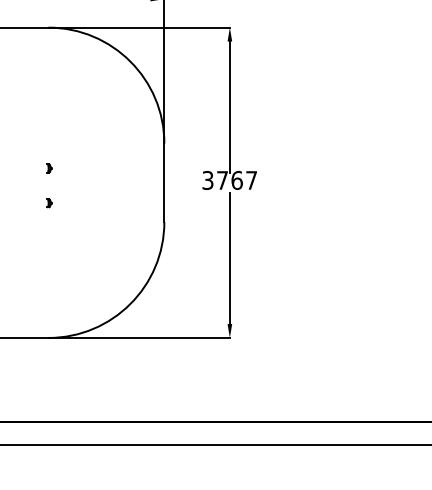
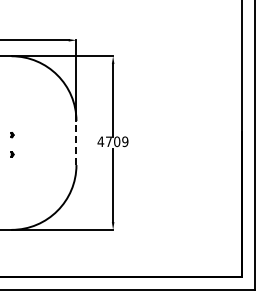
text: (228, 179) -> (112, 141), 3767 -> 4709
line: (164, 183) -> (76, 143), solid -> dashed

